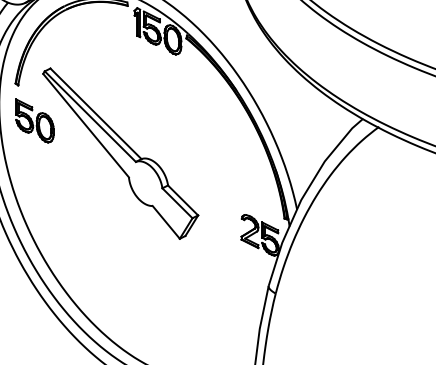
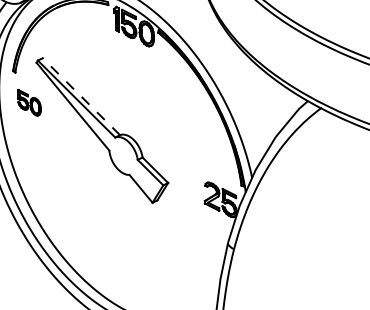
line: (95, 113) -> (80, 96), solid -> dashed
part: (34, 120) -> (29, 102), size x0.7

